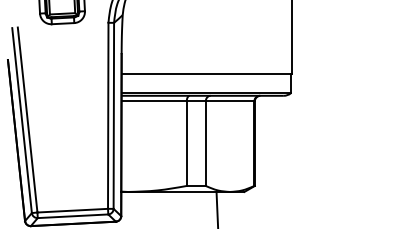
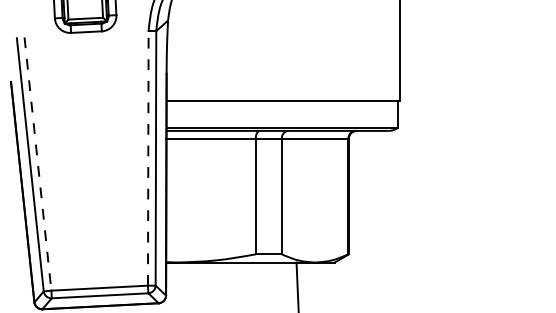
line: (108, 115) -> (148, 157), solid -> dashed
line: (27, 120) -> (37, 164), solid -> dashed

